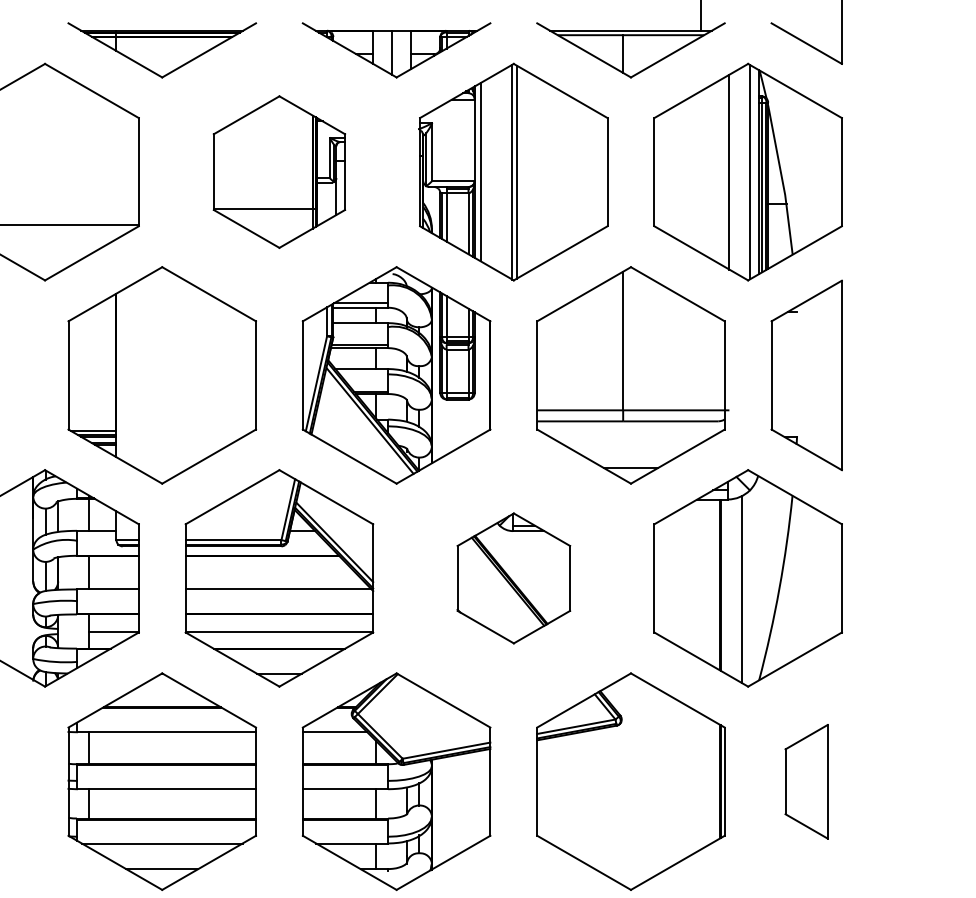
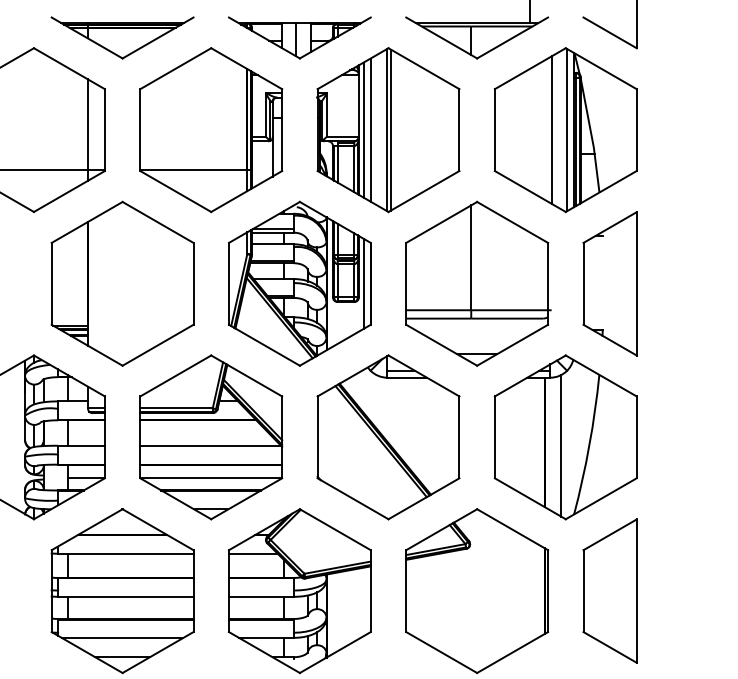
part: (279, 171) -> (211, 129), size x1.43
line: (490, 171) -> (370, 129), added
line: (116, 172) -> (87, 130), added
line: (480, 374) -> (363, 283), added
part: (513, 578) -> (388, 437), size x1.67
part: (806, 781) -> (609, 591), size x1.67

